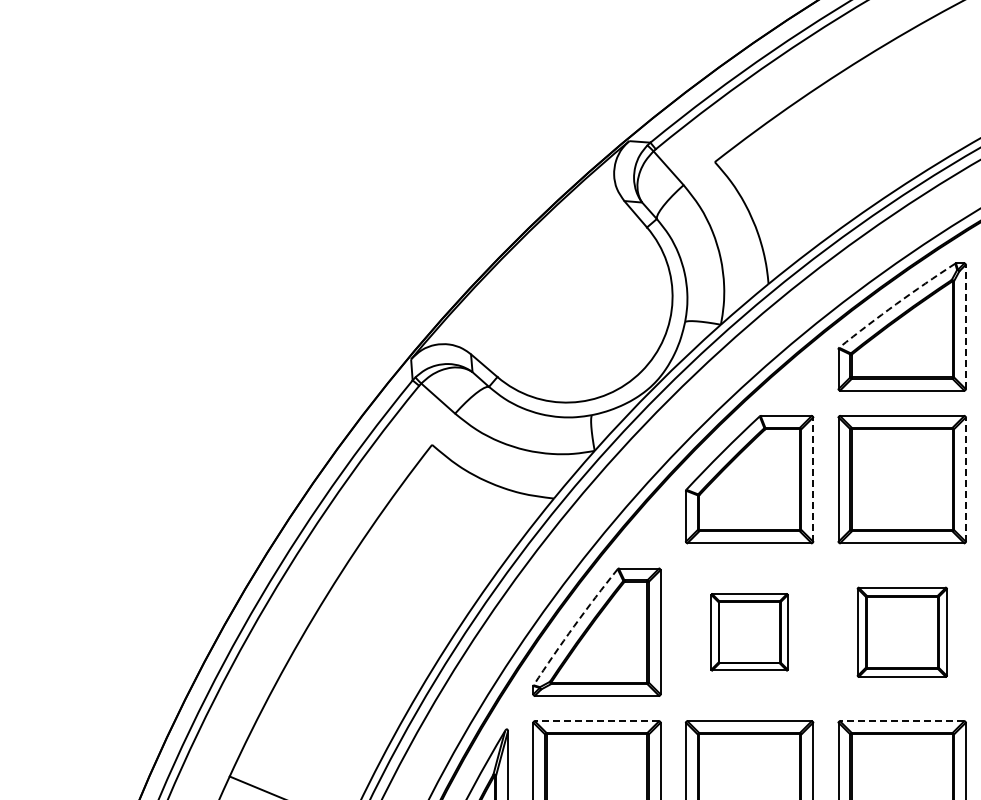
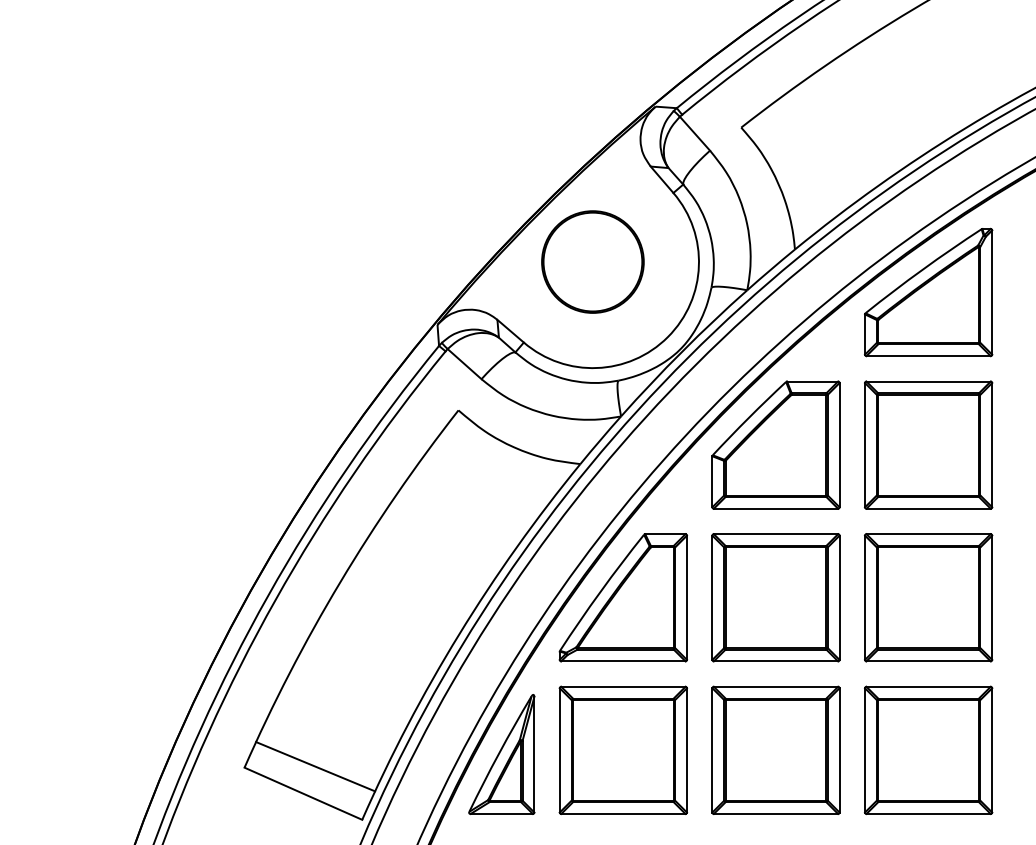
circle: (566, 295) -> (592, 261), added
arc: (896, 303) -> (922, 269), dashed -> solid
line: (966, 326) -> (992, 292), dashed -> solid
line: (813, 478) -> (839, 444), dashed -> solid
line: (966, 478) -> (992, 444), dashed -> solid
arc: (574, 625) -> (600, 591), dashed -> solid
part: (749, 631) -> (775, 597), size x1.67
part: (902, 631) -> (928, 597), size x1.43
line: (596, 720) -> (622, 686), dashed -> solid
line: (902, 720) -> (928, 686), dashed -> solid

